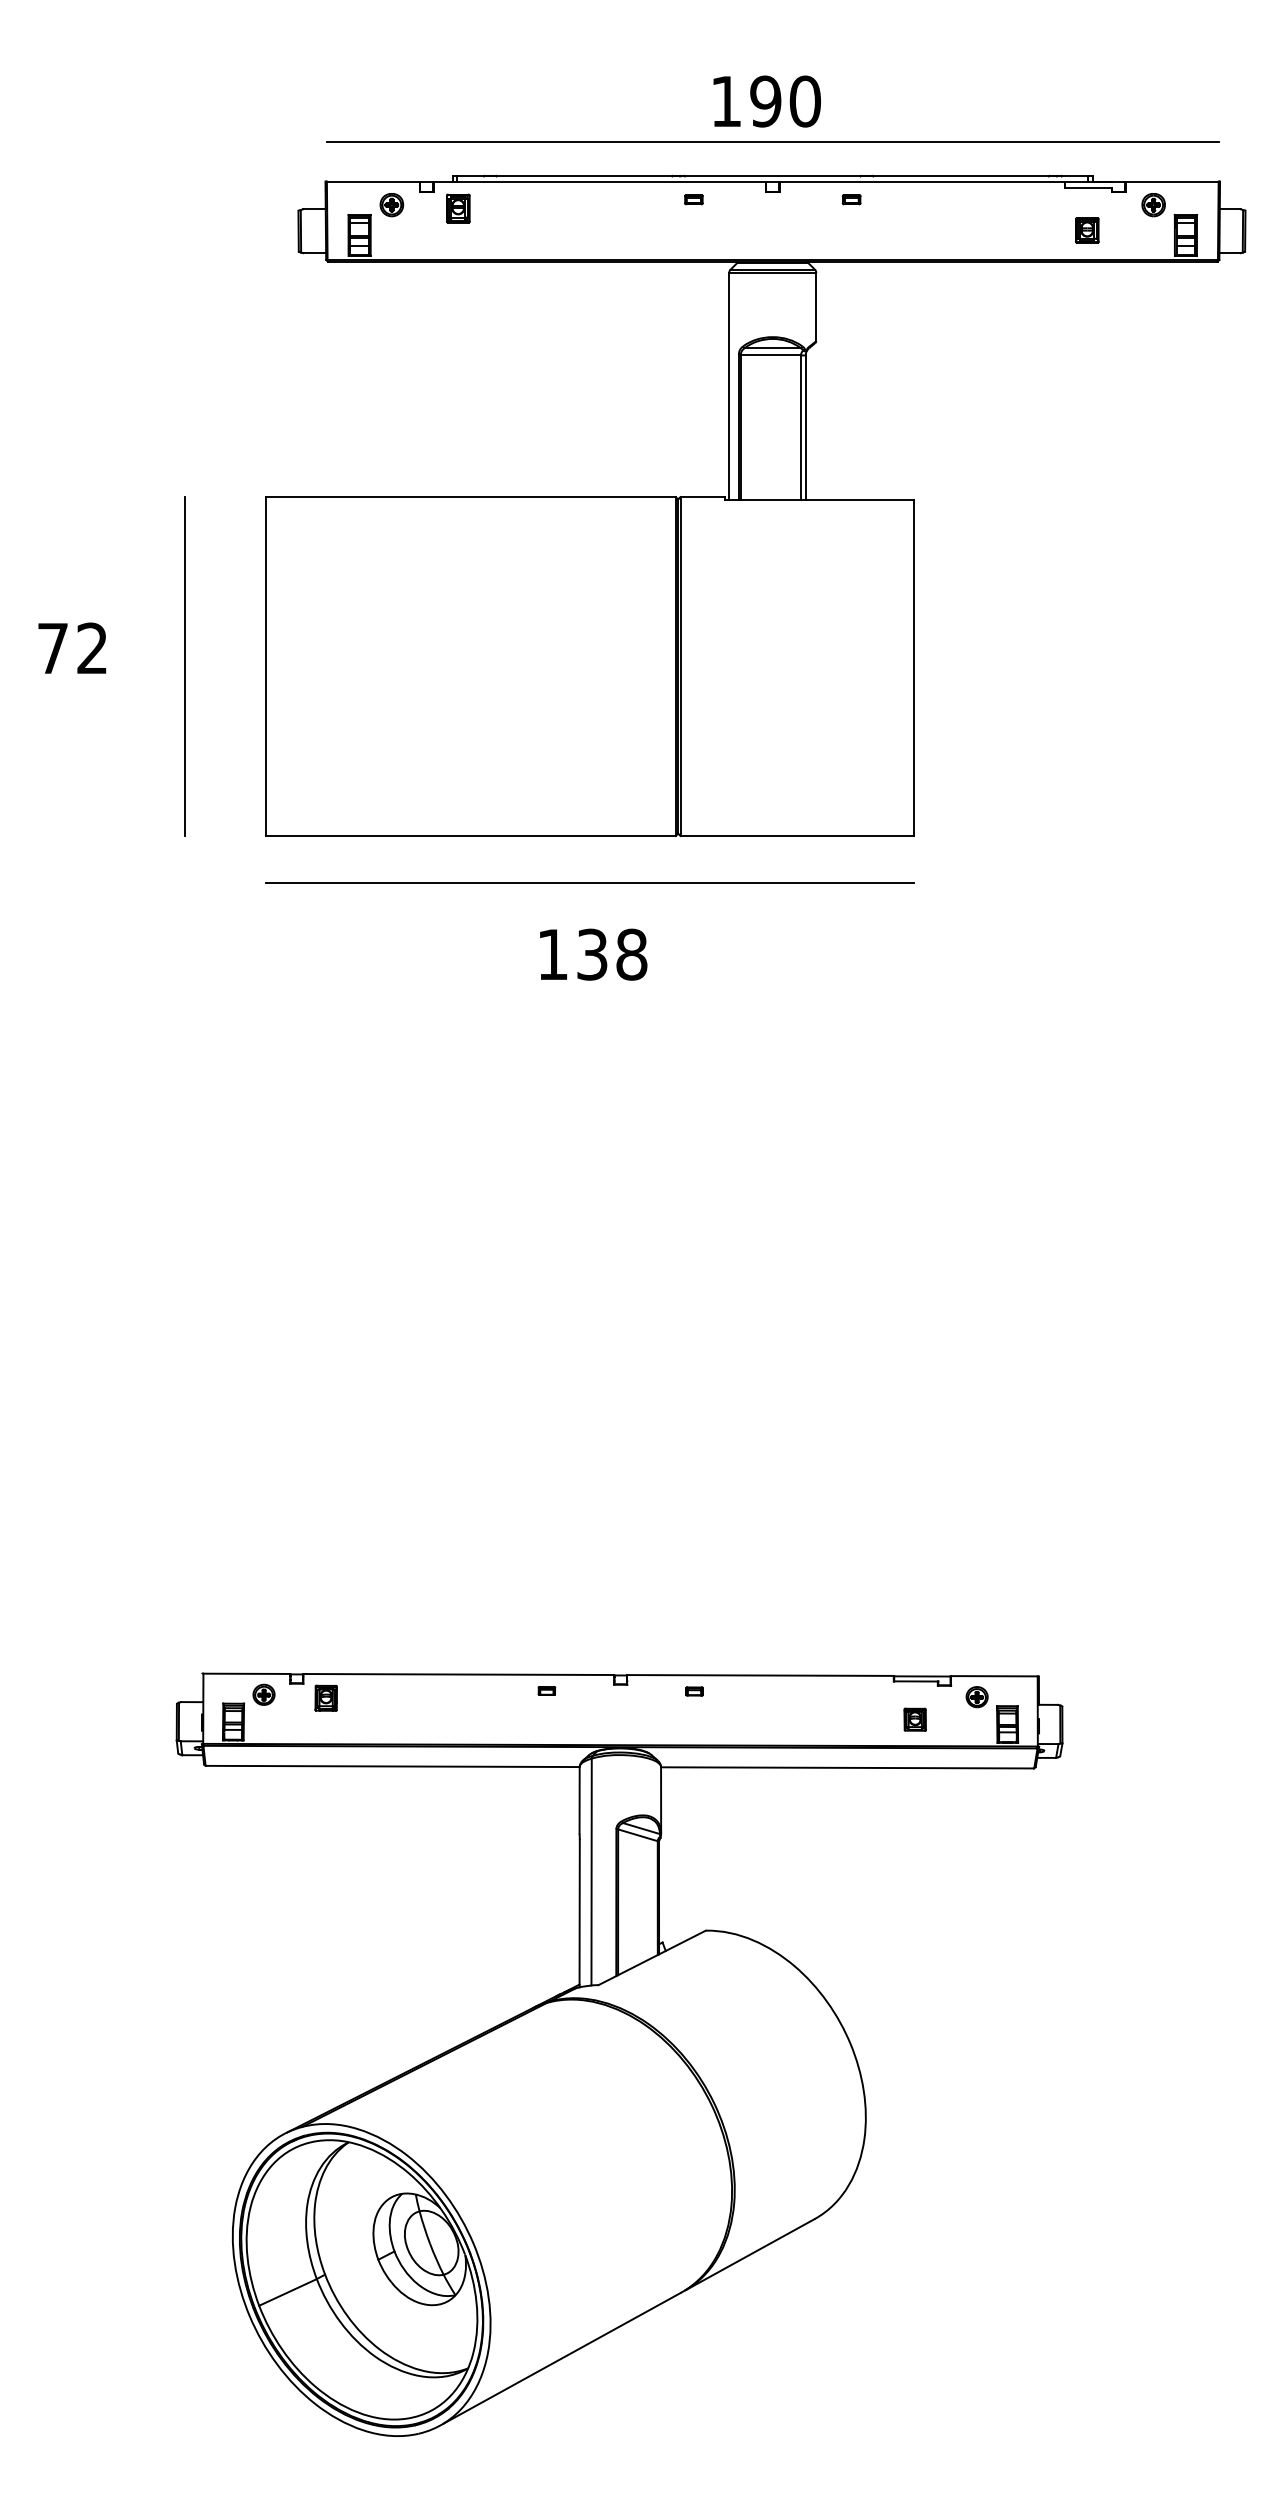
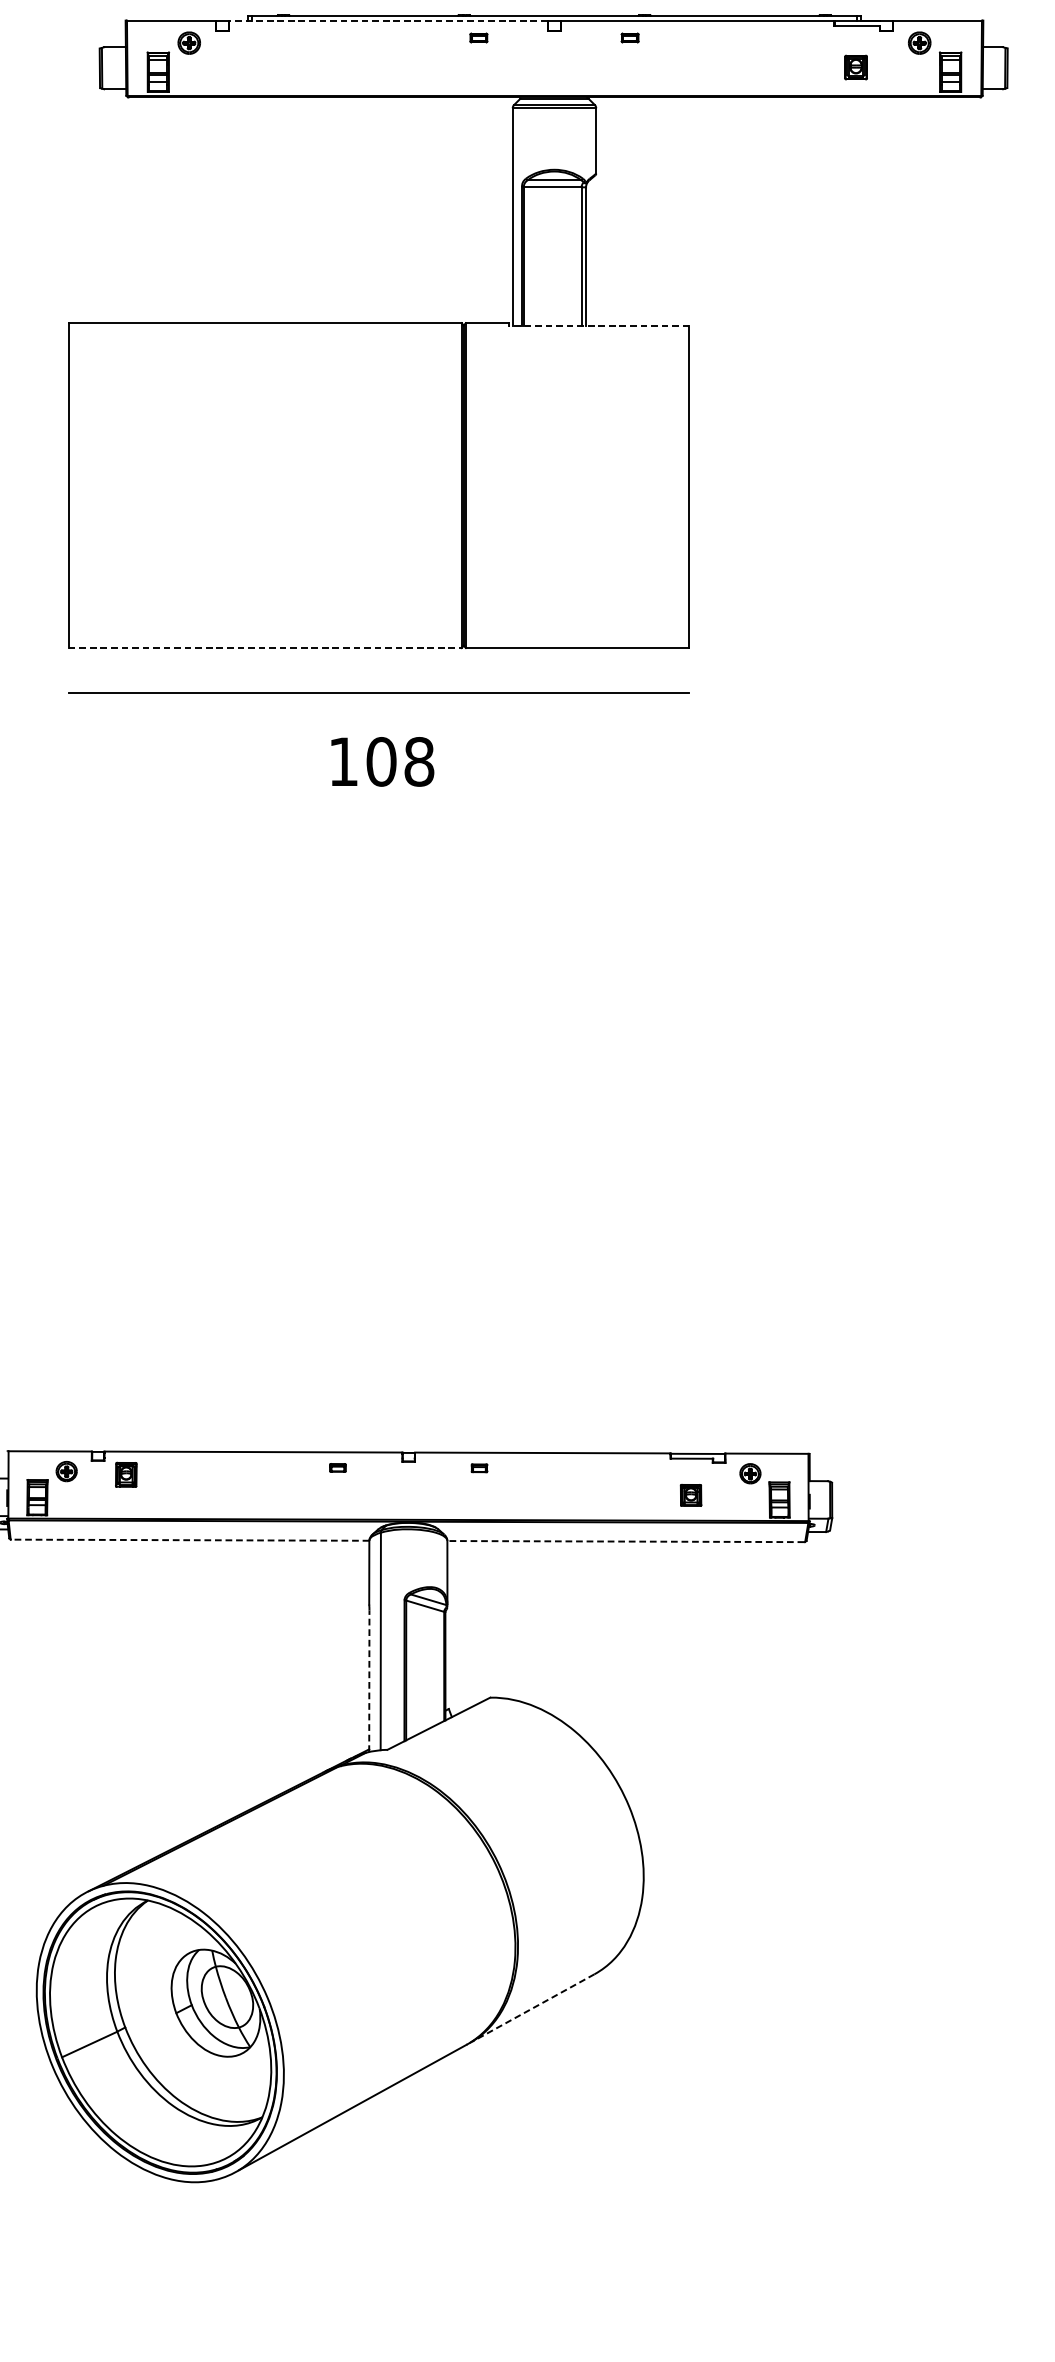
line: (599, 181) -> (388, 20), solid -> dashed
part: (457, 208) -> (252, 46), removed
line: (818, 500) -> (598, 326), solid -> dashed
line: (470, 836) -> (264, 648), solid -> dashed
text: (592, 954) -> (381, 761), 138 -> 108
line: (393, 1766) -> (190, 1540), solid -> dashed
line: (846, 1767) -> (625, 1541), solid -> dashed
line: (579, 1913) -> (369, 1681), solid -> dashed
line: (750, 2254) -> (533, 2008), solid -> dashed

